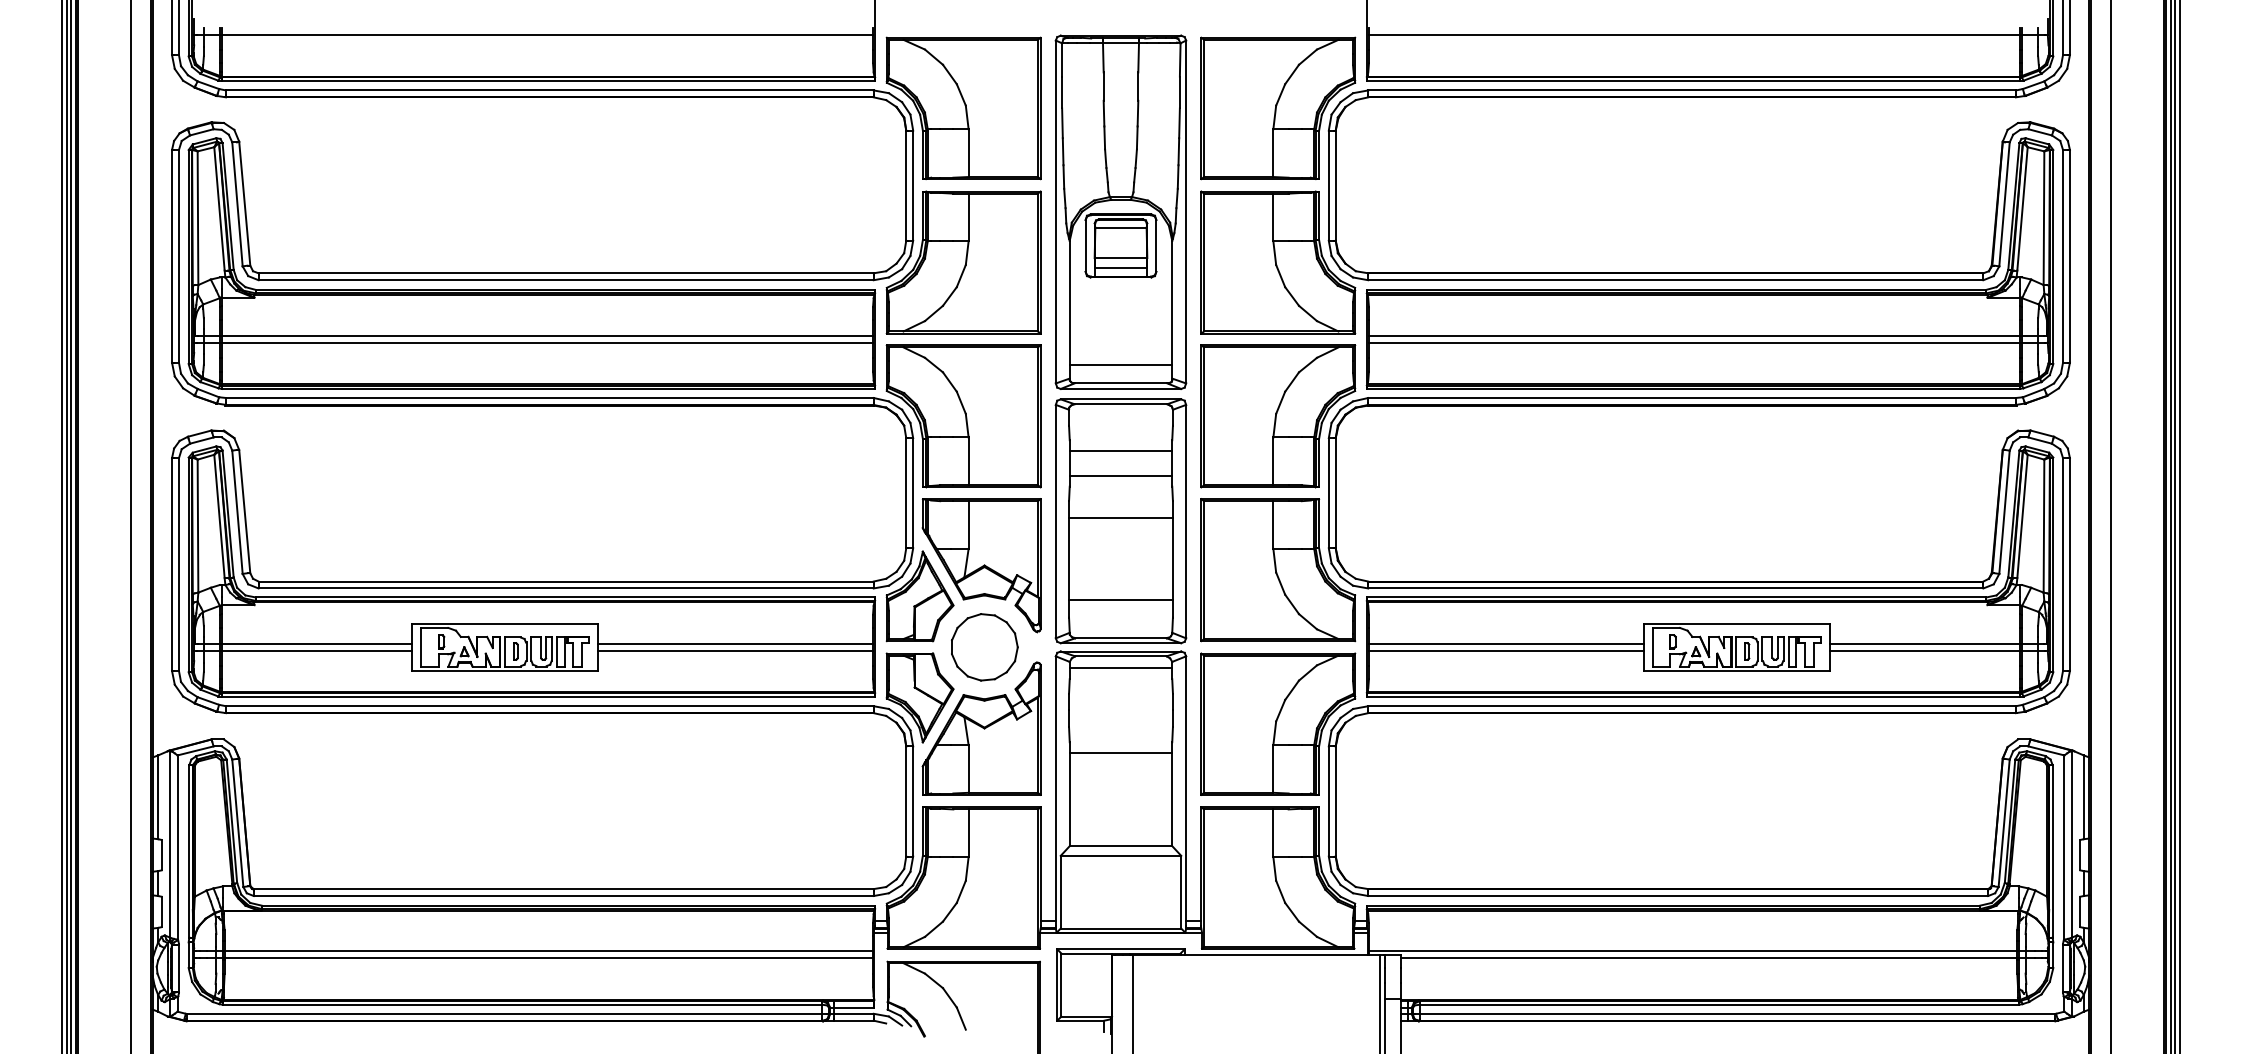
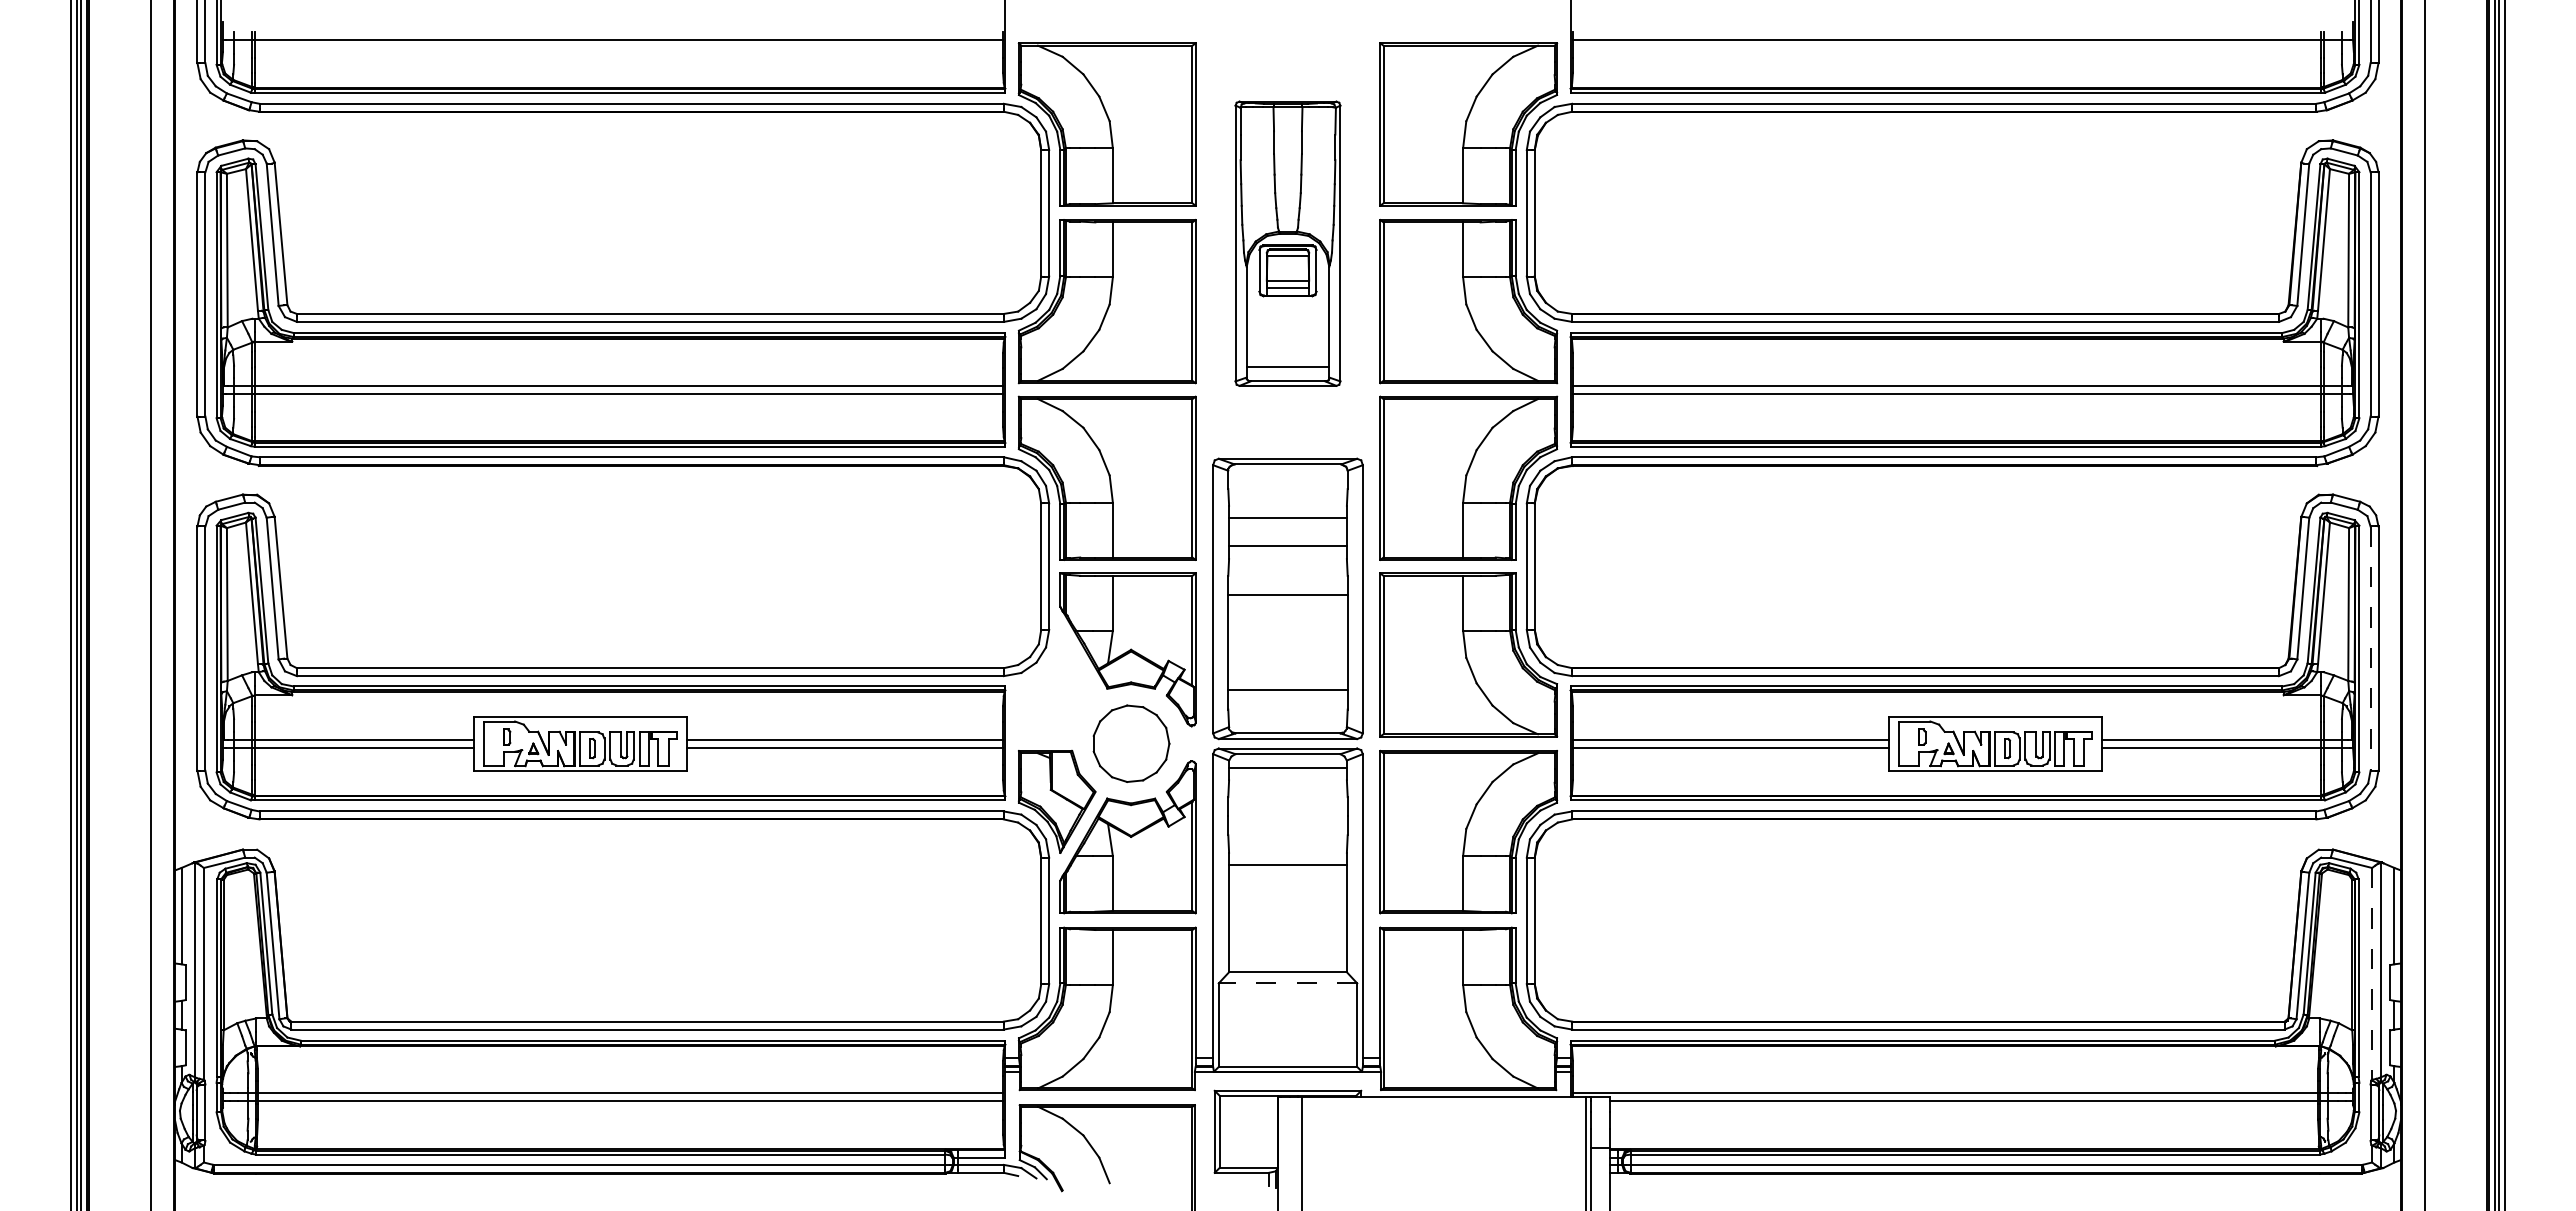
part: (1120, 211) -> (1287, 243), size x0.7
line: (2062, 565) -> (2370, 649), solid -> dashed
part: (919, 595) -> (1056, 684), removed
line: (2064, 848) -> (2372, 974), solid -> dashed
line: (1120, 855) -> (1287, 983), solid -> dashed

